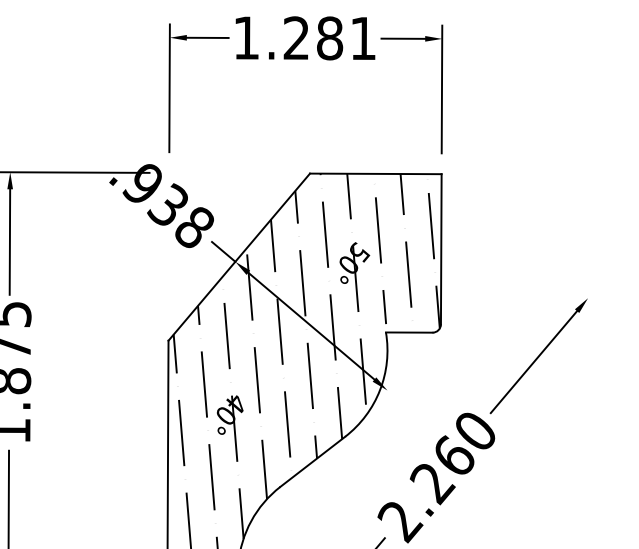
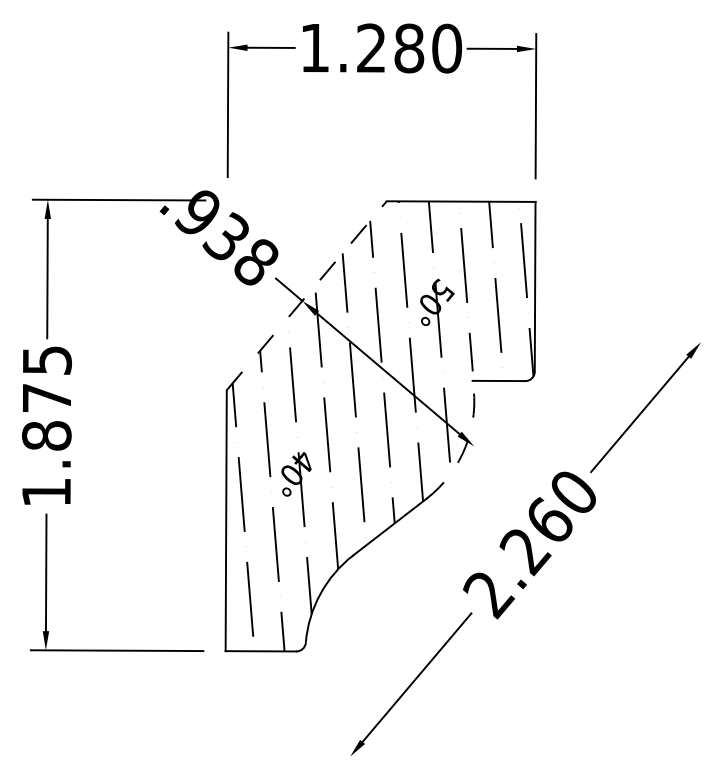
text: (363, 38) -> (447, 48), 1.281 -> 1.280
line: (239, 256) -> (306, 295), solid -> dashed
arc: (379, 390) -> (465, 446), solid -> dashed

